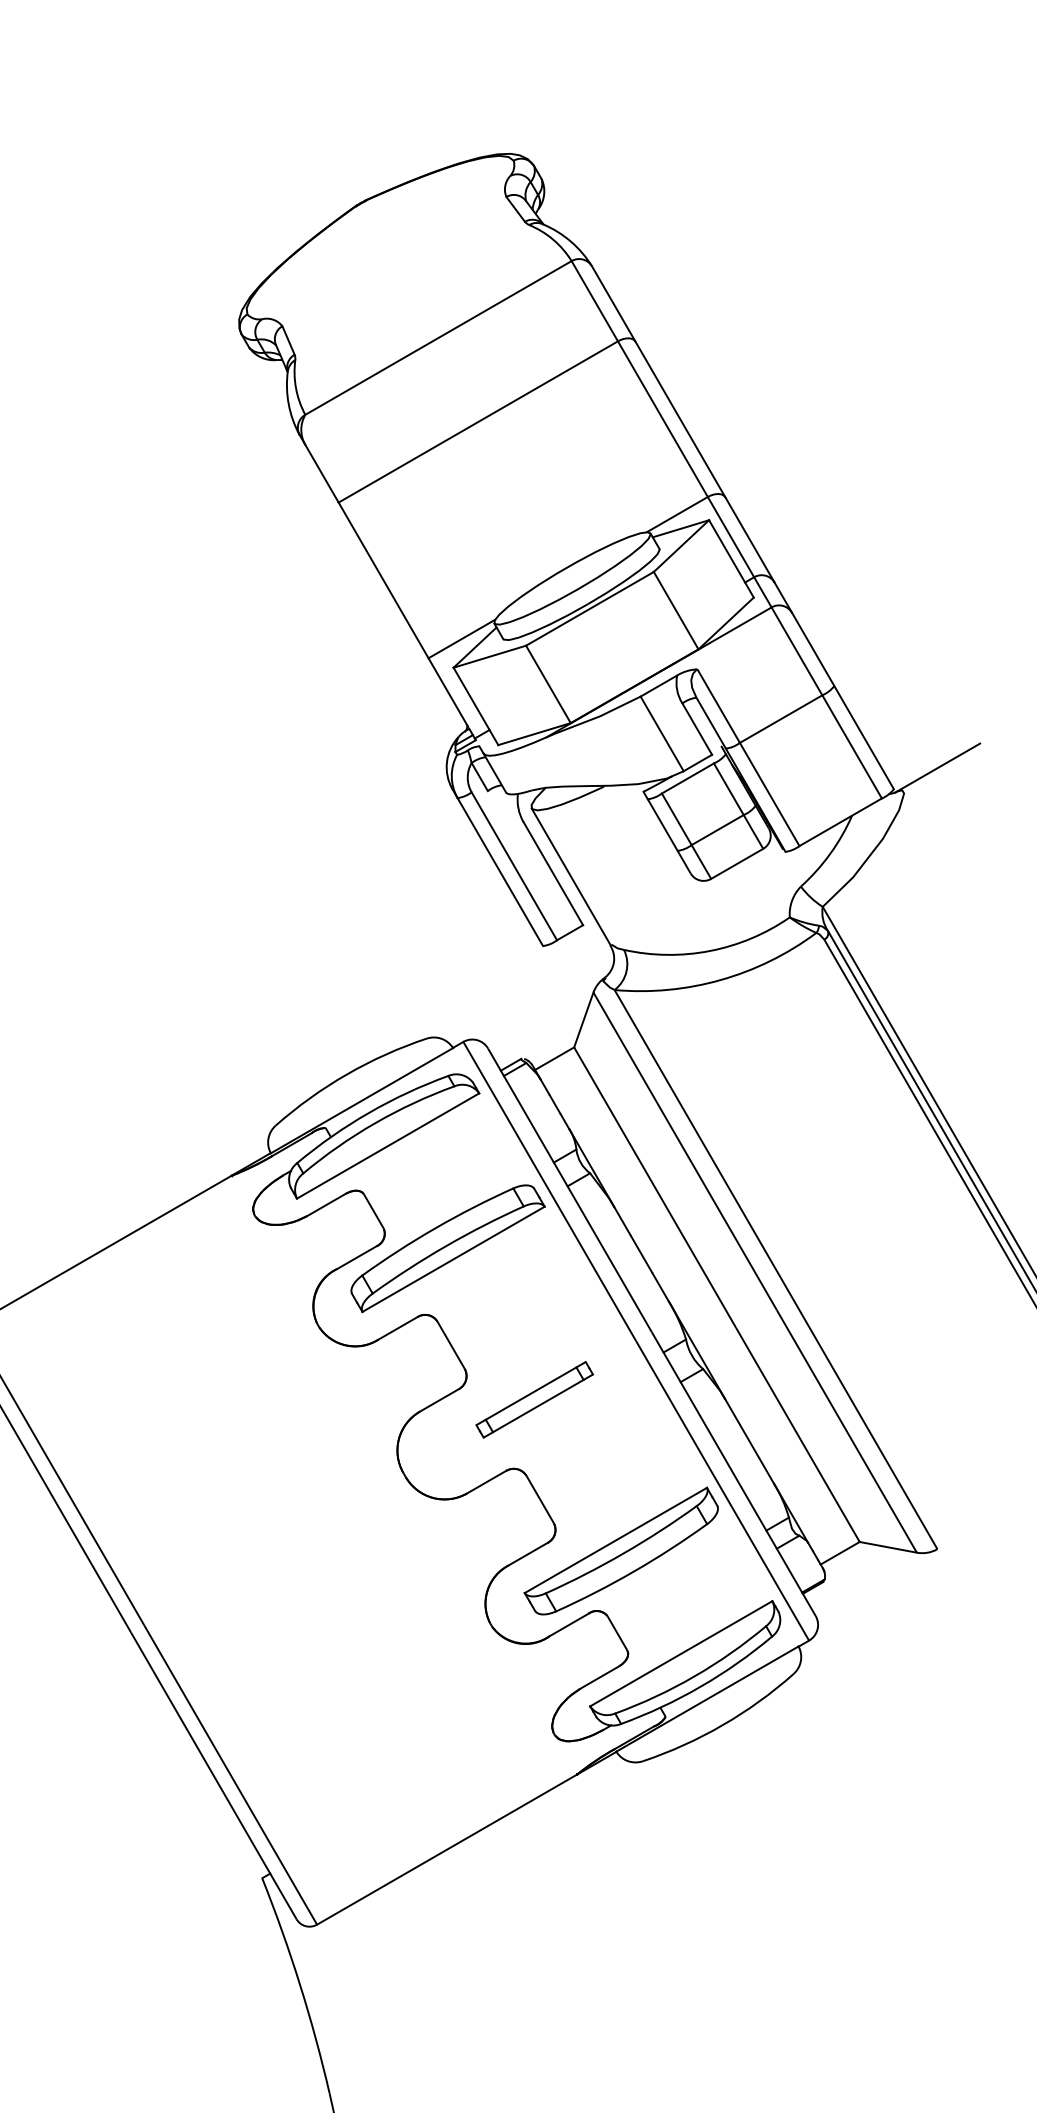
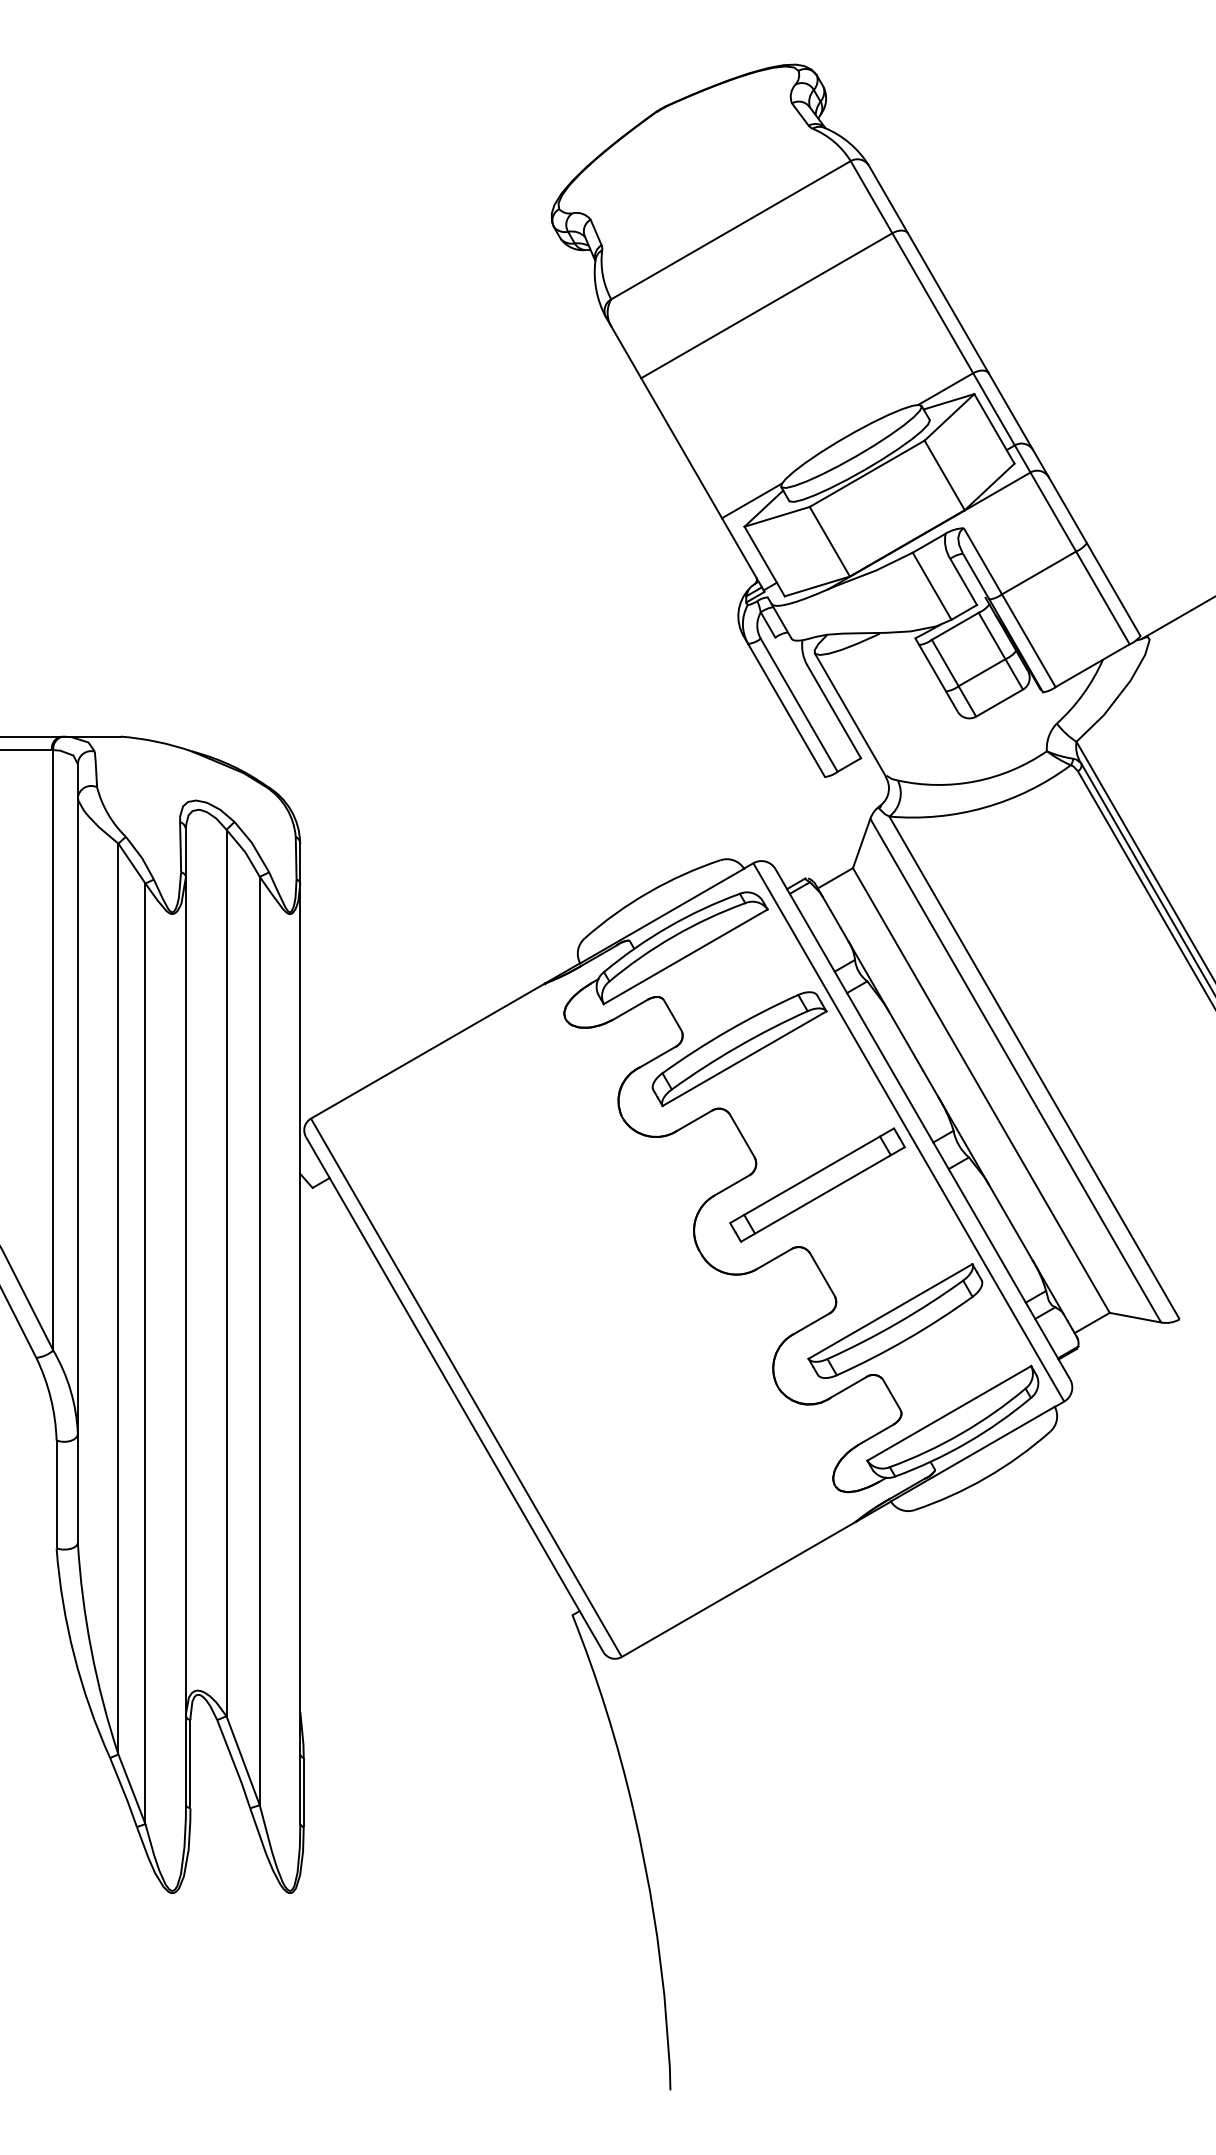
part: (534, 1399) -> (817, 1184), size x1.67

